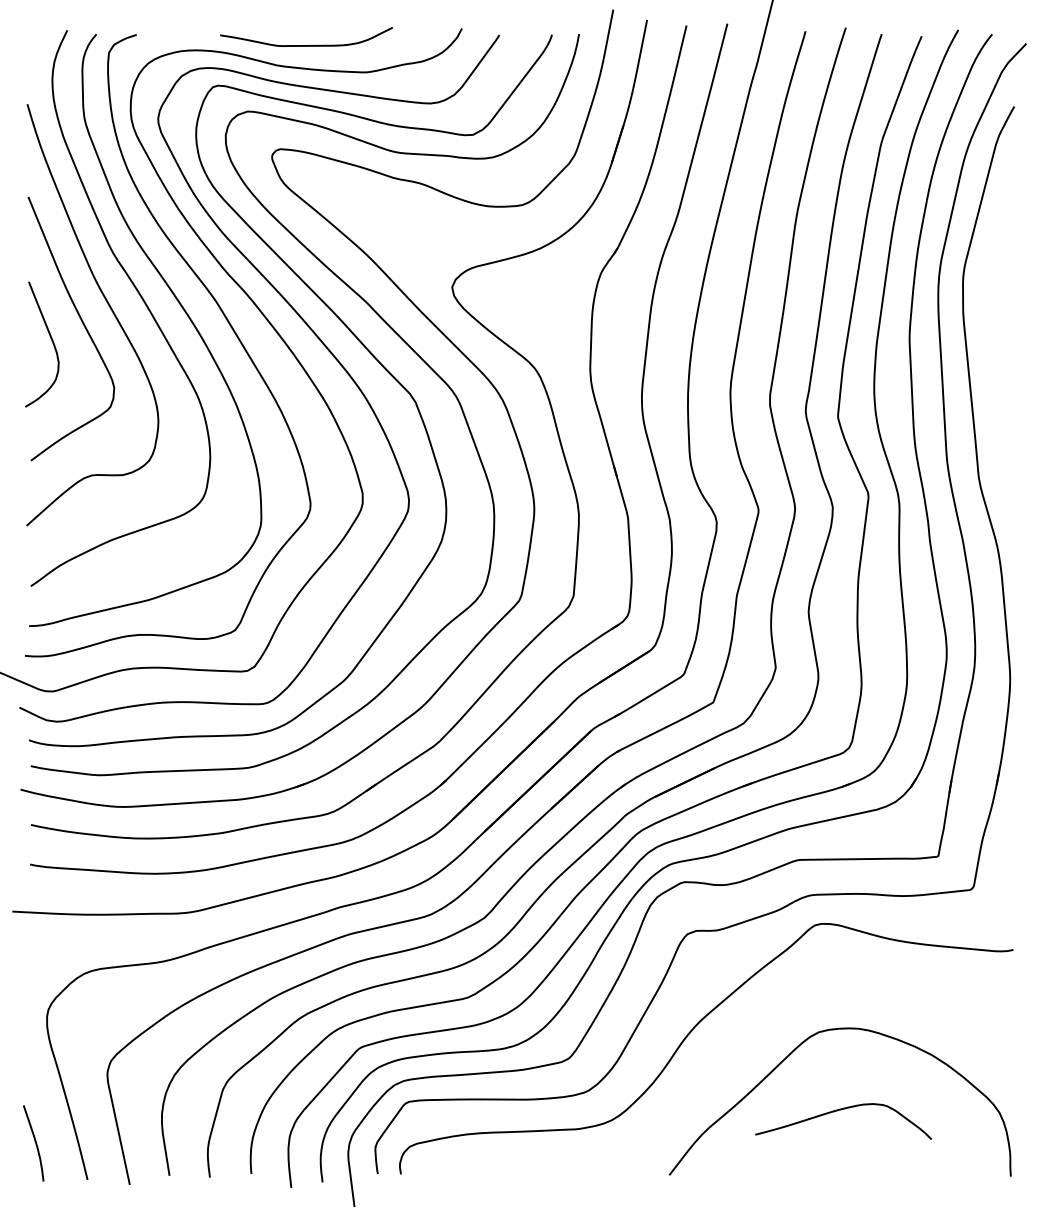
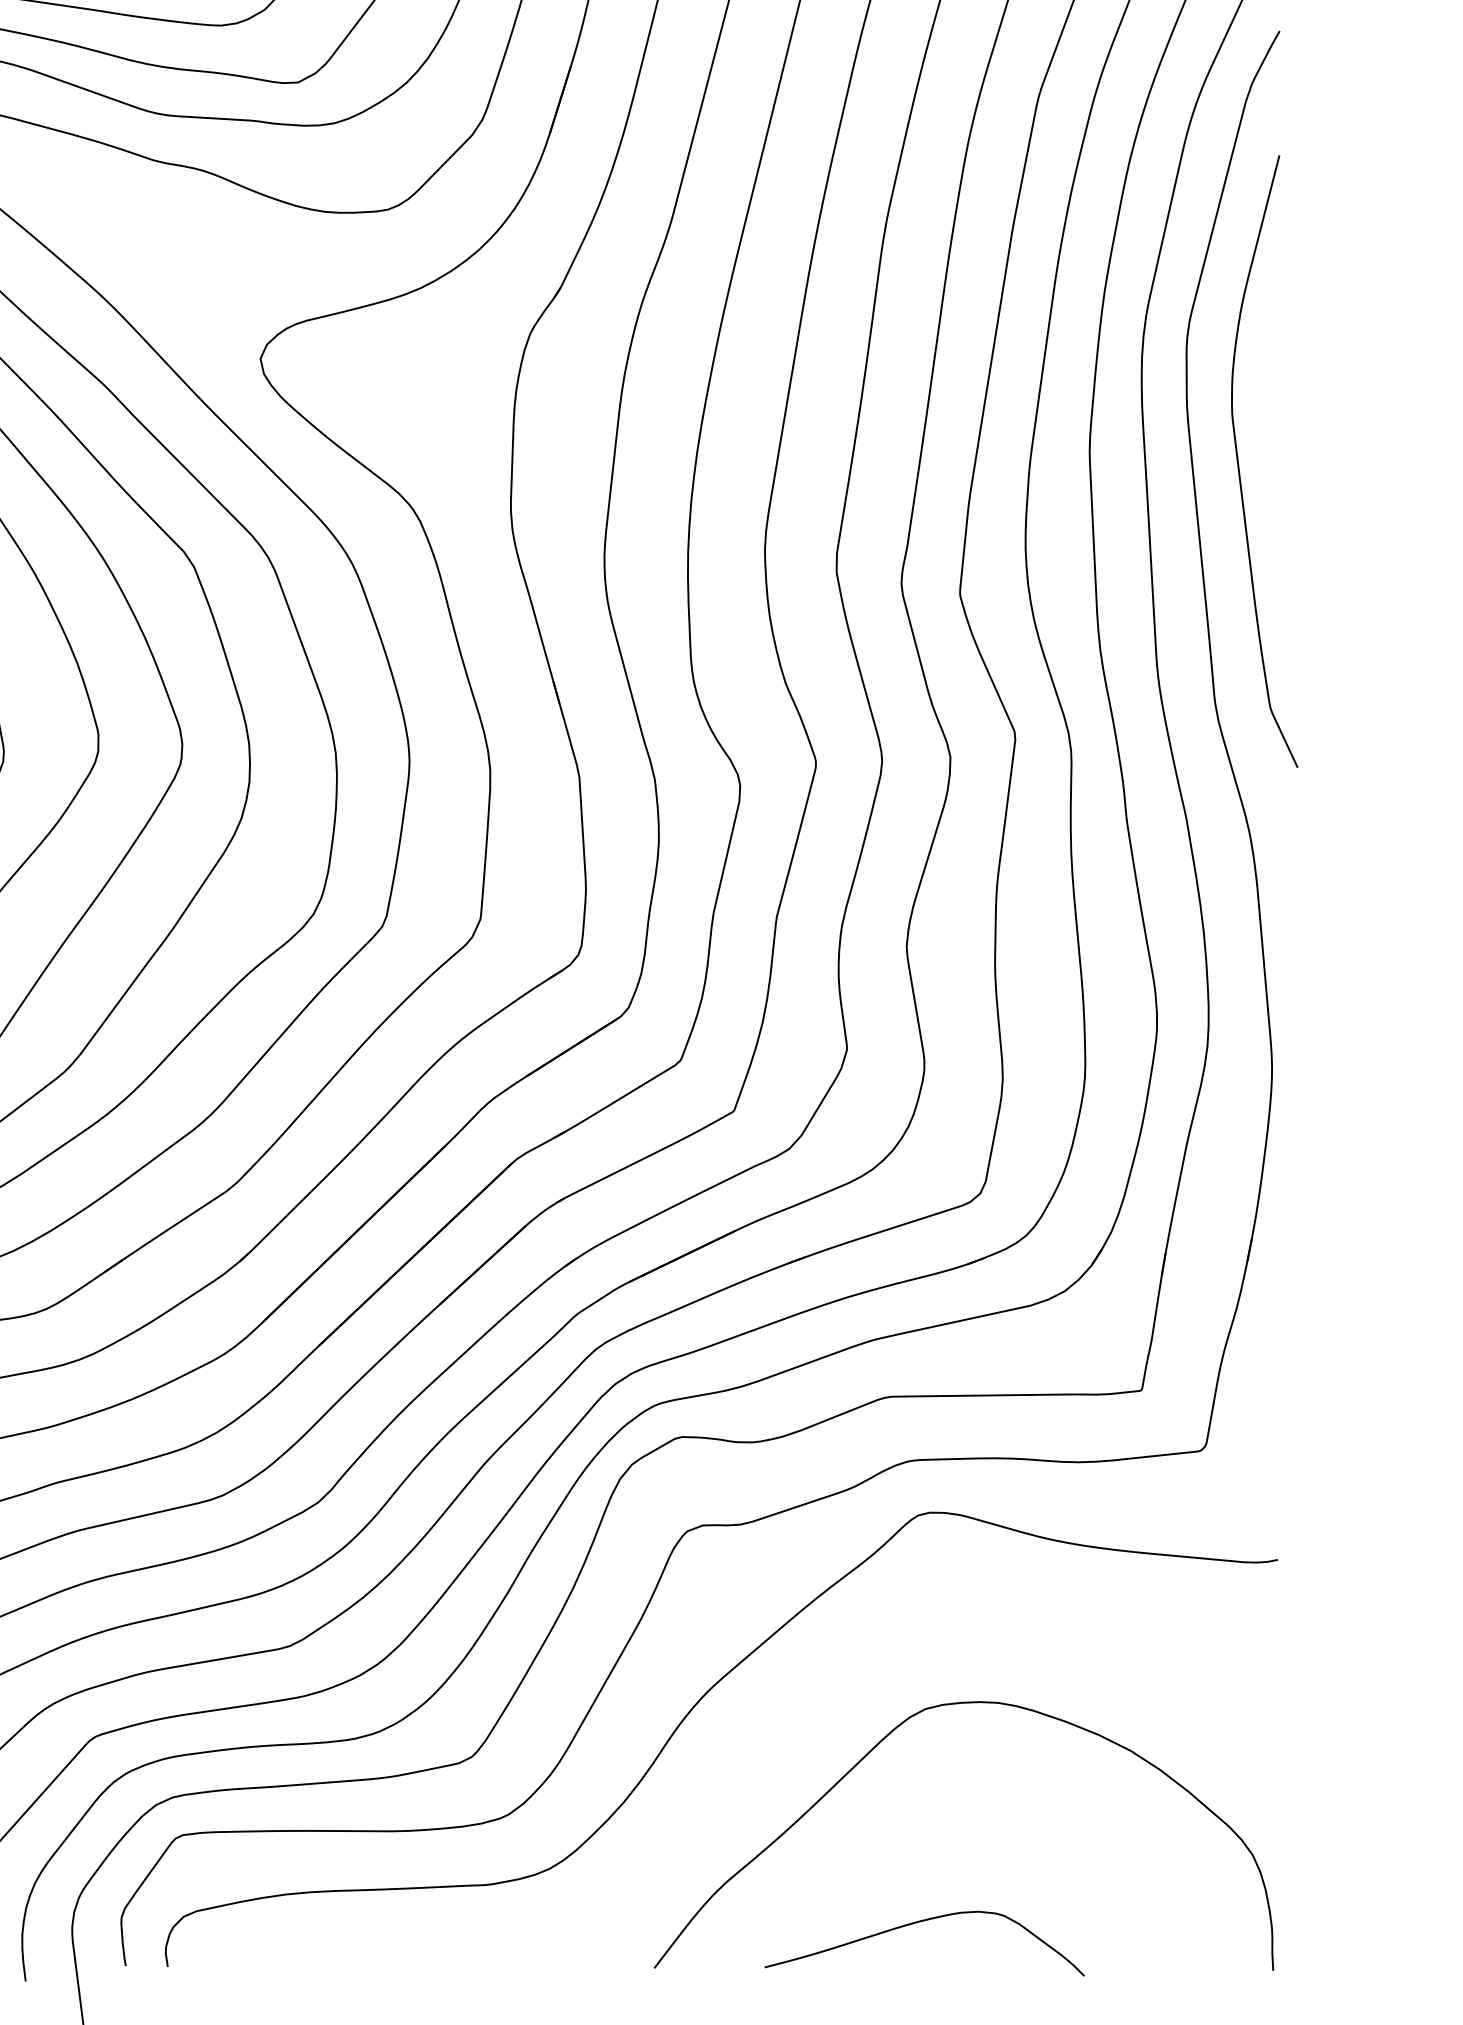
curve: (992, 344) -> (1239, 462), added
curve: (841, 1110) -> (920, 1923), moved

